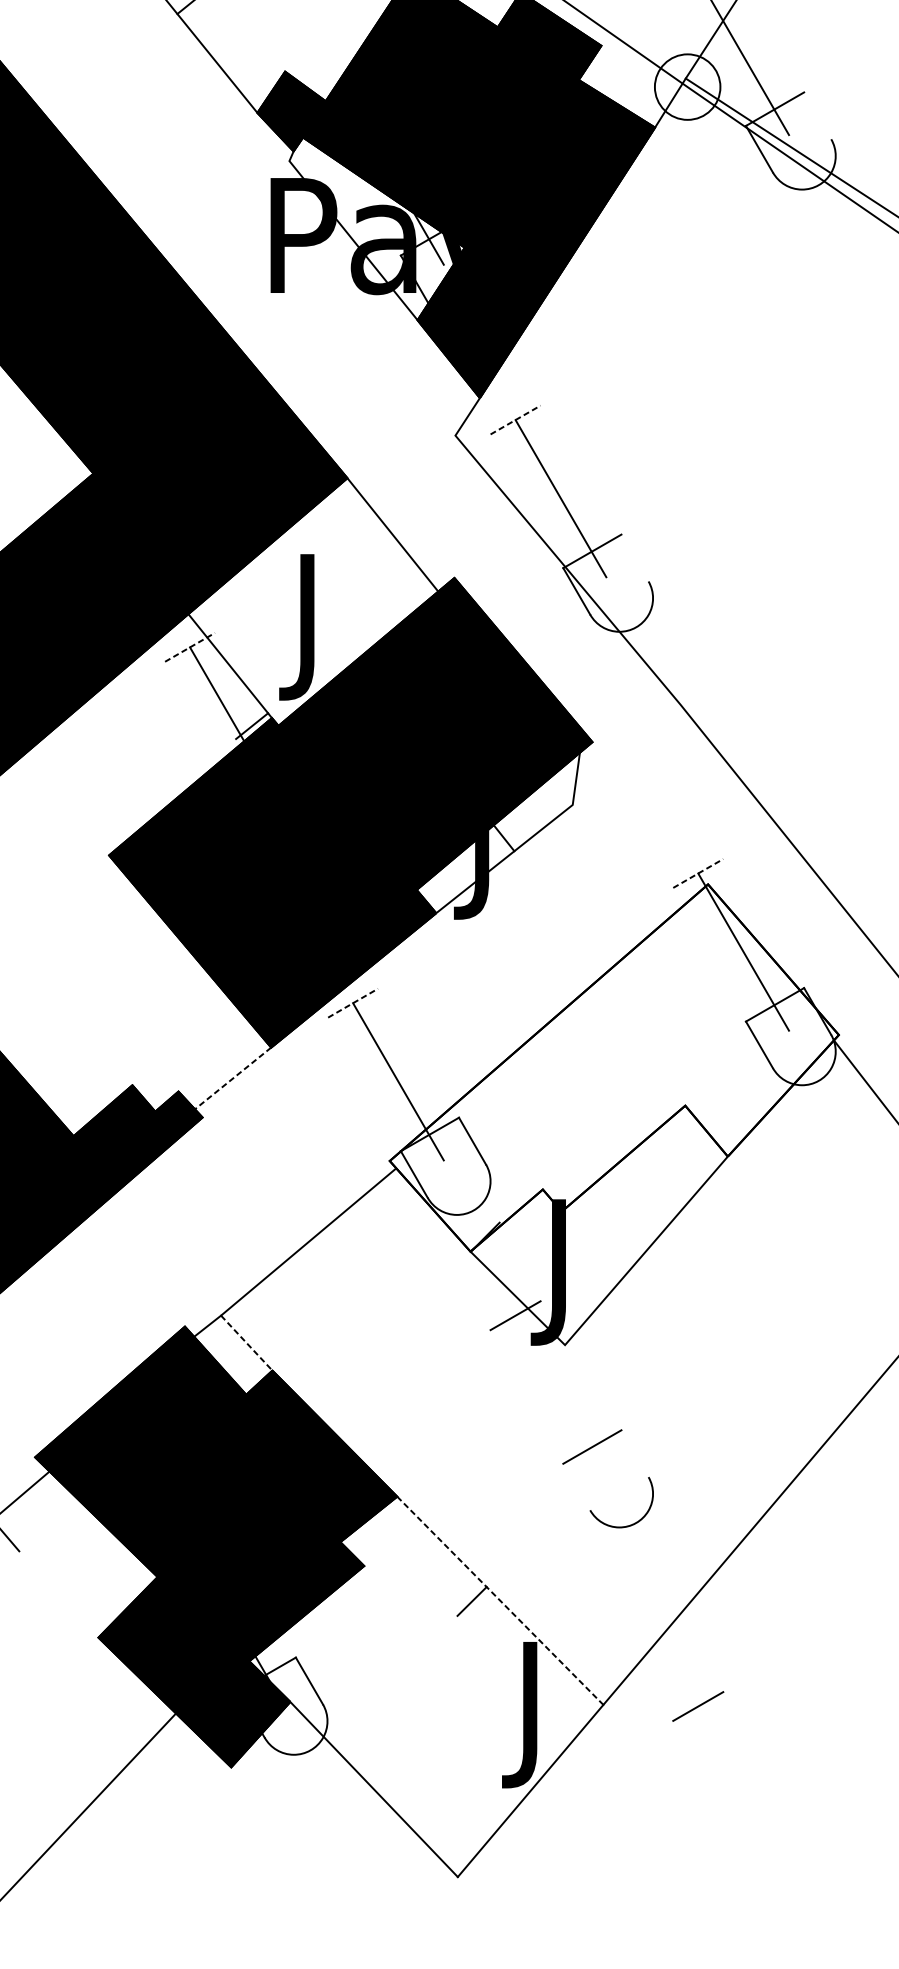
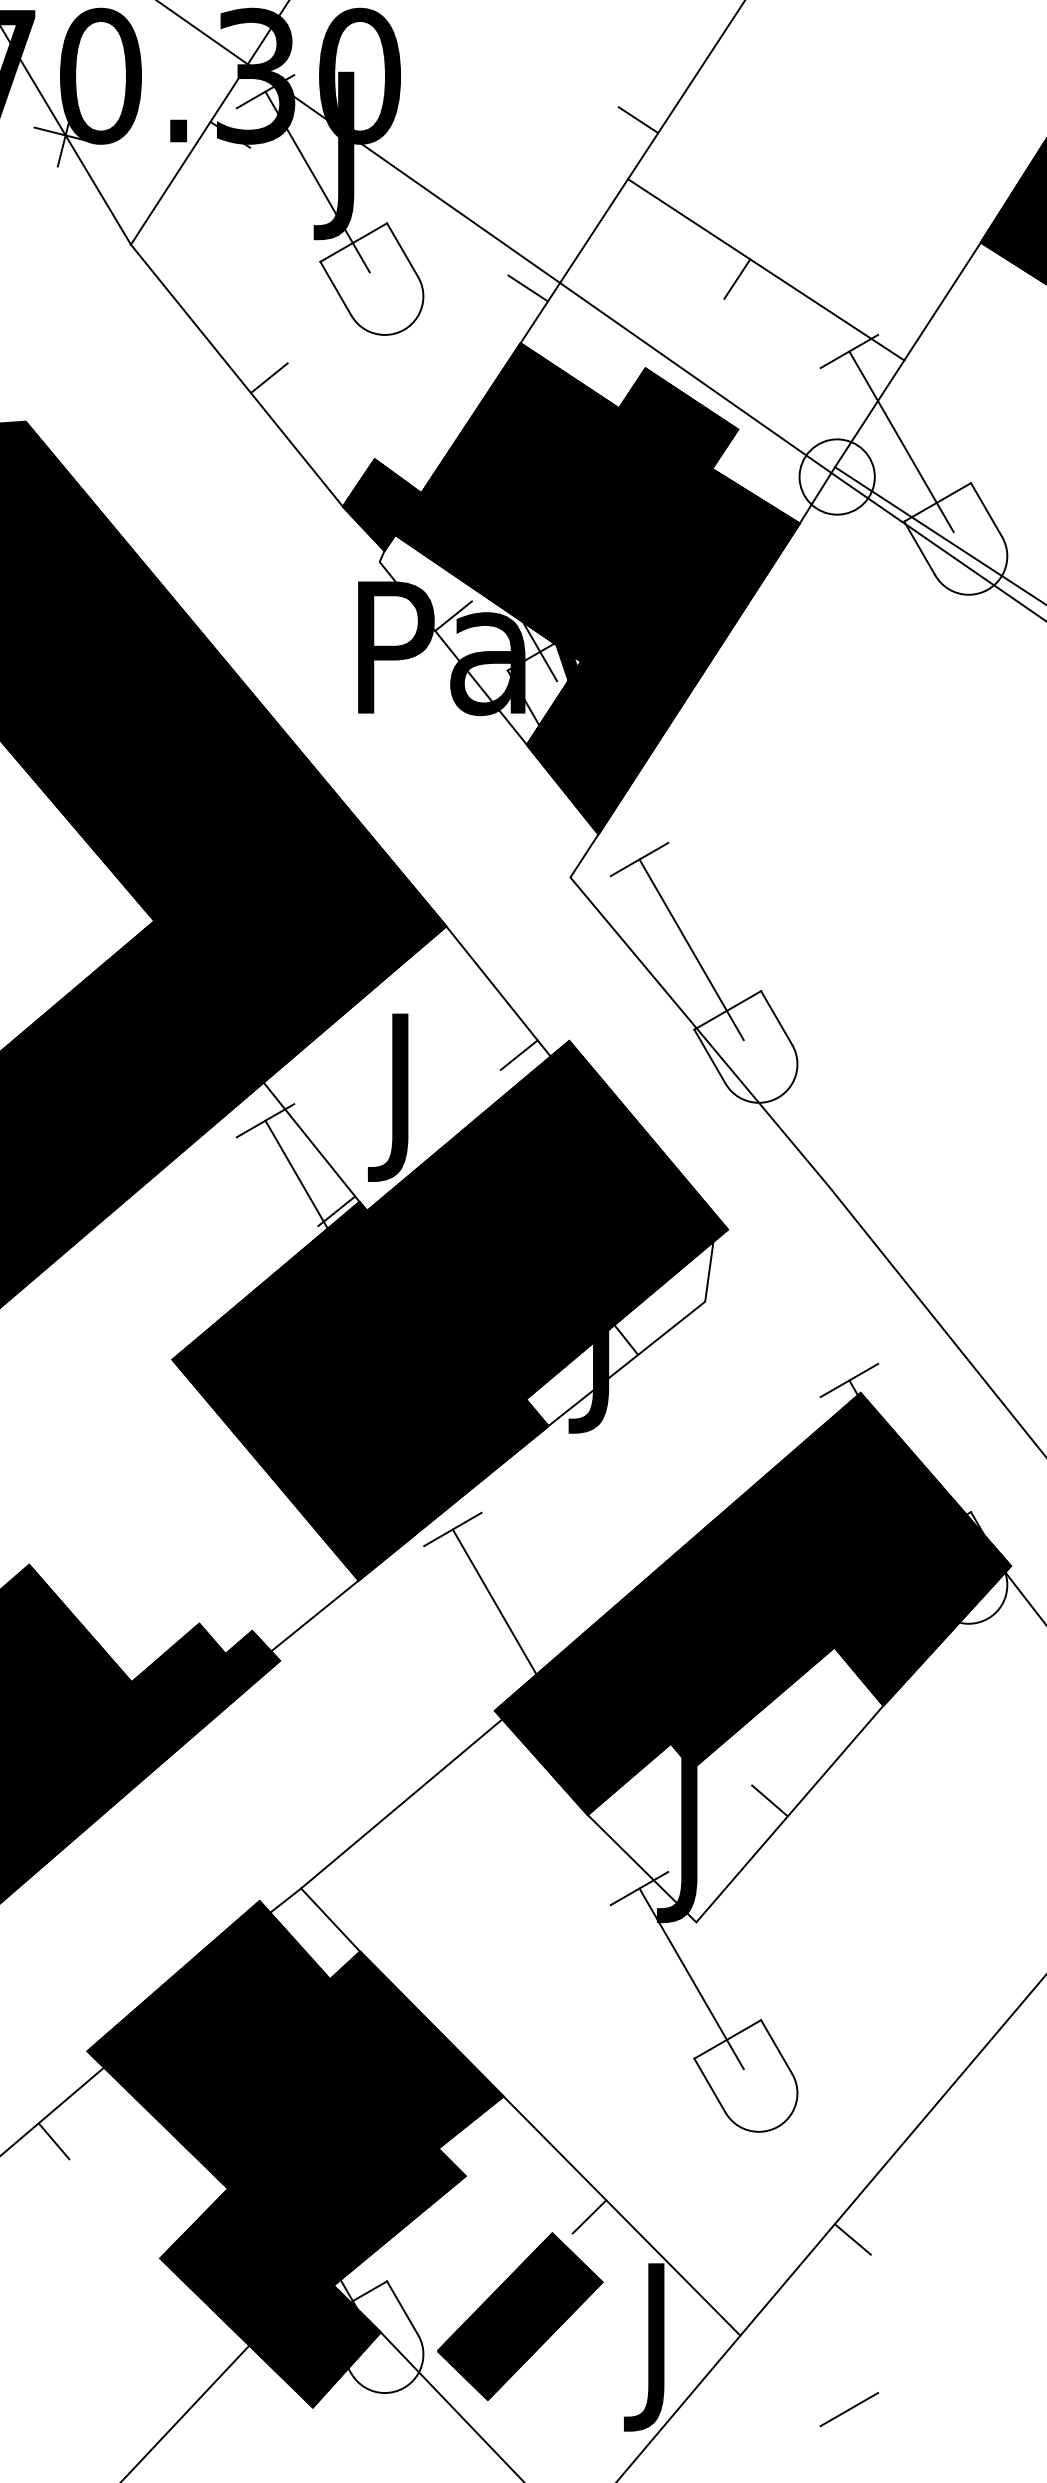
line: (817, 115) -> (986, 509), added
line: (353, 207) -> (453, 615), added
line: (515, 420) -> (639, 859), dashed -> solid
line: (634, 557) -> (776, 1017), added
line: (410, 589) -> (518, 1054), added
line: (190, 647) -> (265, 1120), dashed -> solid
line: (698, 873) -> (849, 1380), dashed -> solid
line: (353, 1003) -> (453, 1529), dashed -> solid
fill: (613, 1067) -> (752, 1603), added
line: (232, 1078) -> (314, 1616), dashed -> solid
line: (628, 1239) -> (769, 1800), added
line: (246, 1343) -> (330, 1920), dashed -> solid
line: (560, 1393) -> (691, 1978), added
line: (634, 1453) -> (776, 2046), added
line: (576, 1487) -> (709, 2085), added
line: (500, 1601) -> (622, 2216), dashed -> solid
line: (700, 1621) -> (852, 2239), added
part: (412, 1688) -> (520, 2316), added
line: (698, 1706) -> (849, 2409), moved

